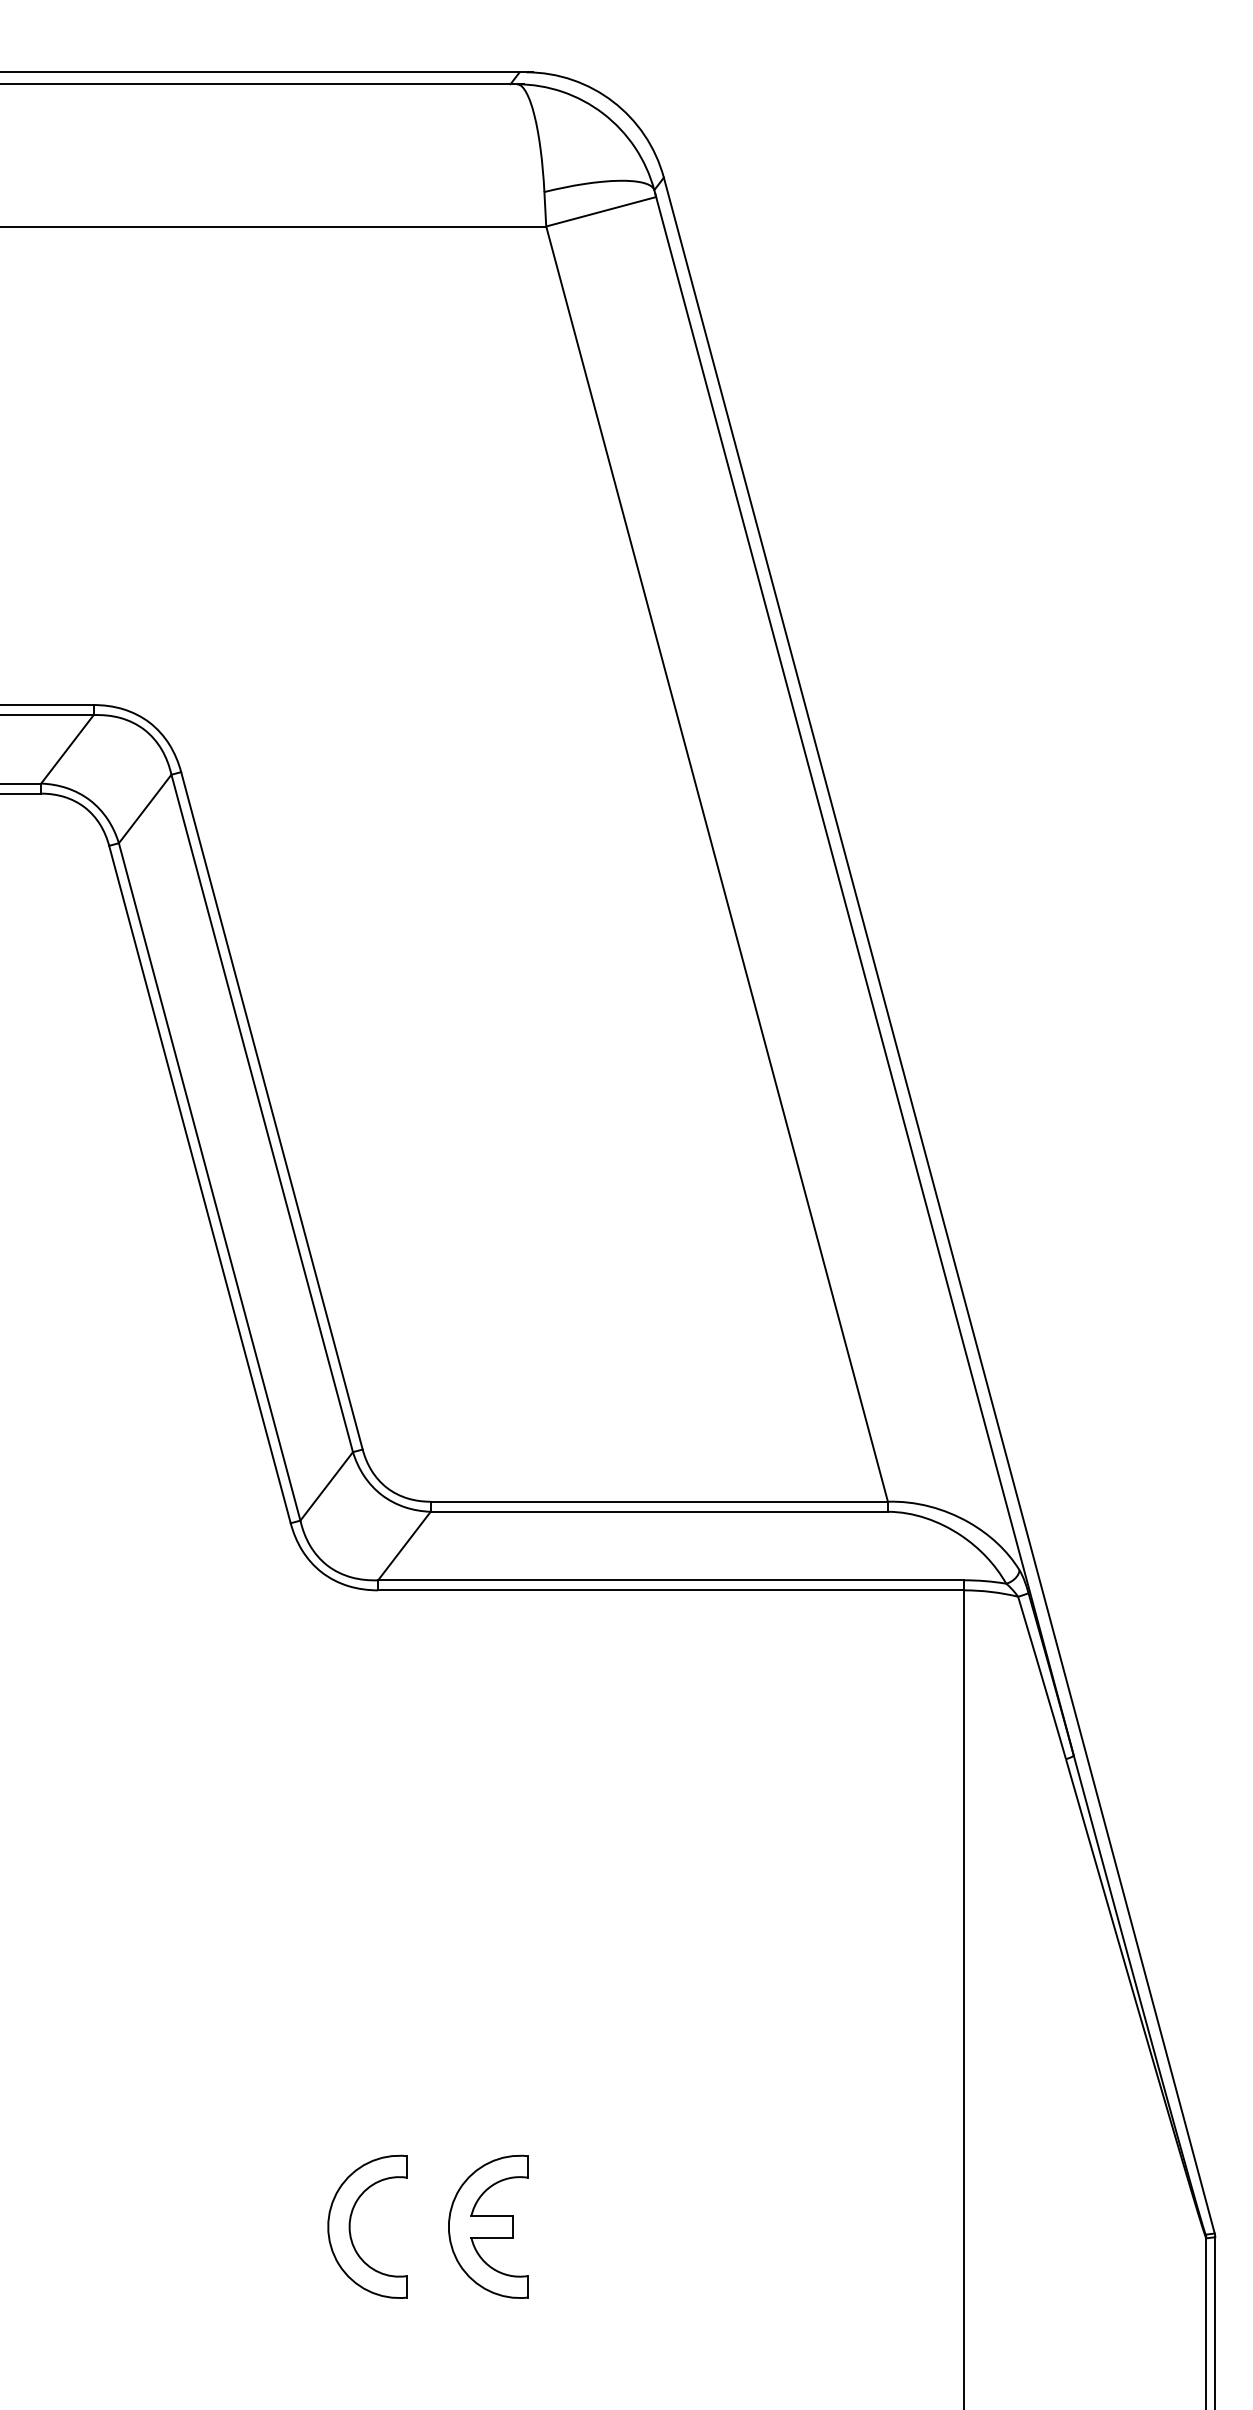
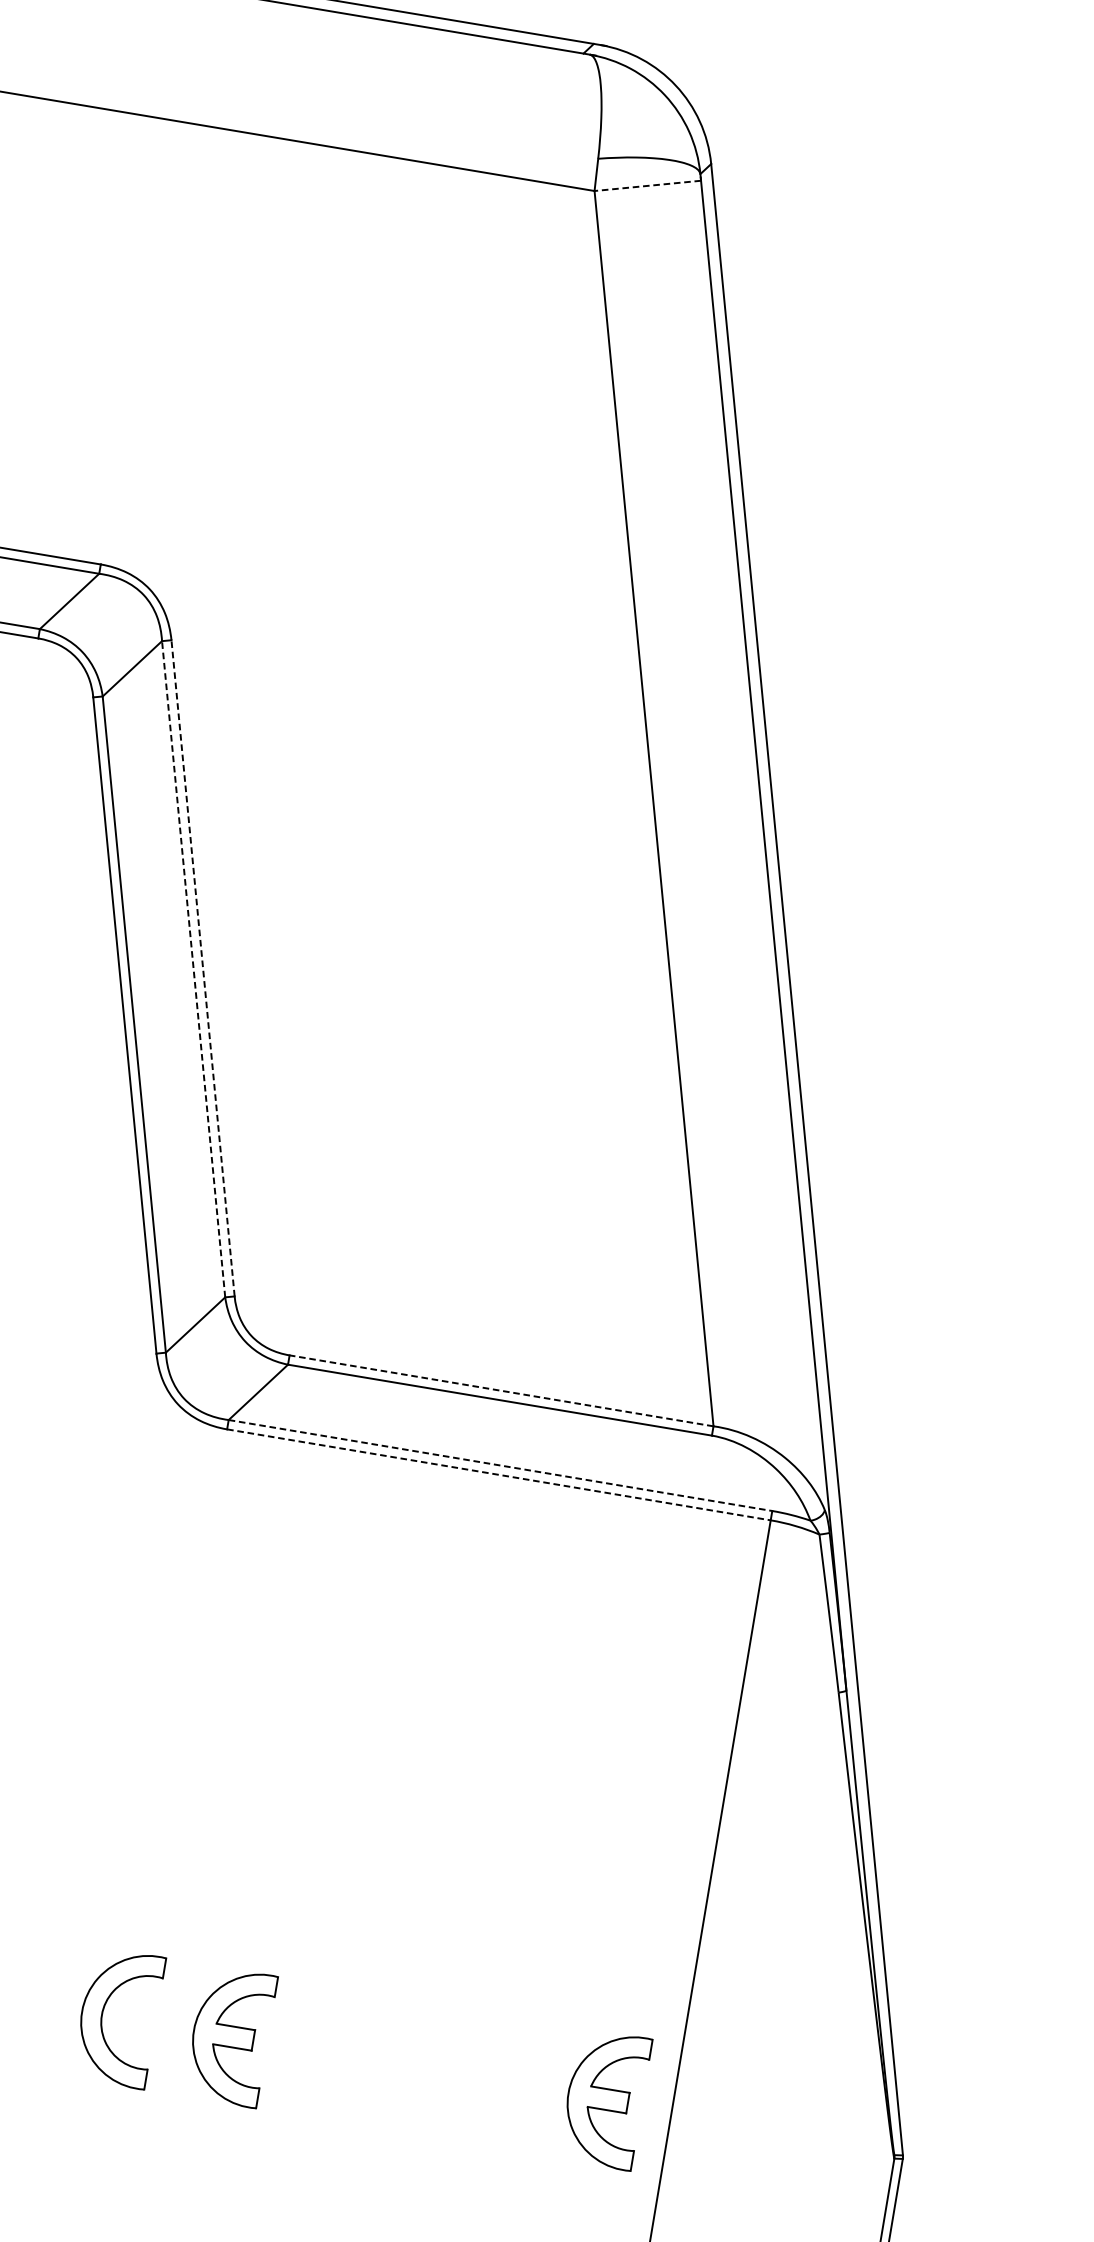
line: (601, 211) -> (648, 185), solid -> dashed
line: (271, 1110) -> (202, 967), solid -> dashed
line: (262, 1113) -> (193, 969), solid -> dashed
line: (659, 1501) -> (501, 1390), solid -> dashed
line: (671, 1580) -> (500, 1465), solid -> dashed
line: (671, 1590) -> (499, 1475), solid -> dashed
part: (892, 2226) -> (605, 2098), added

